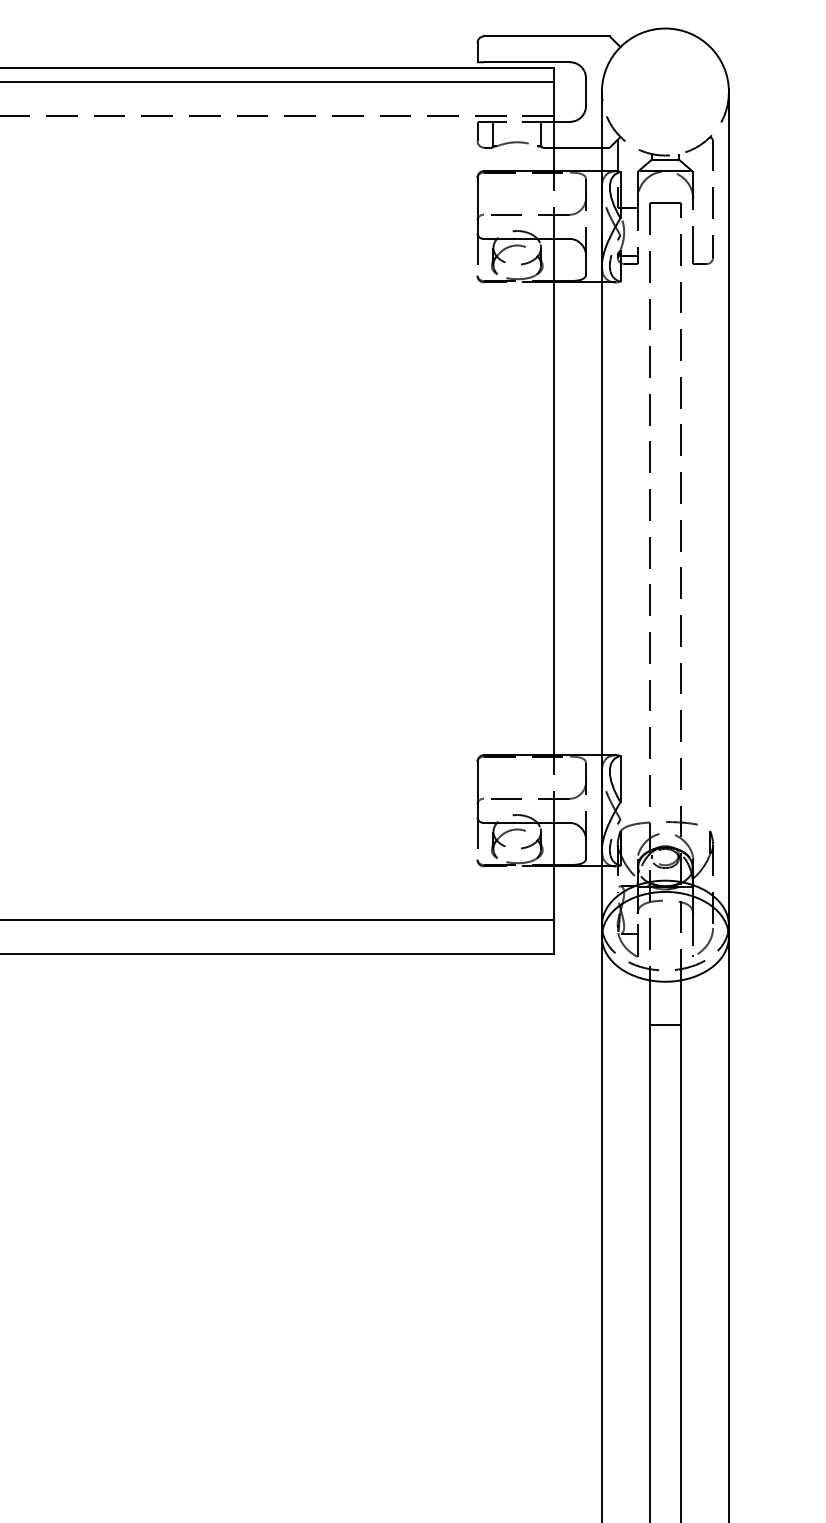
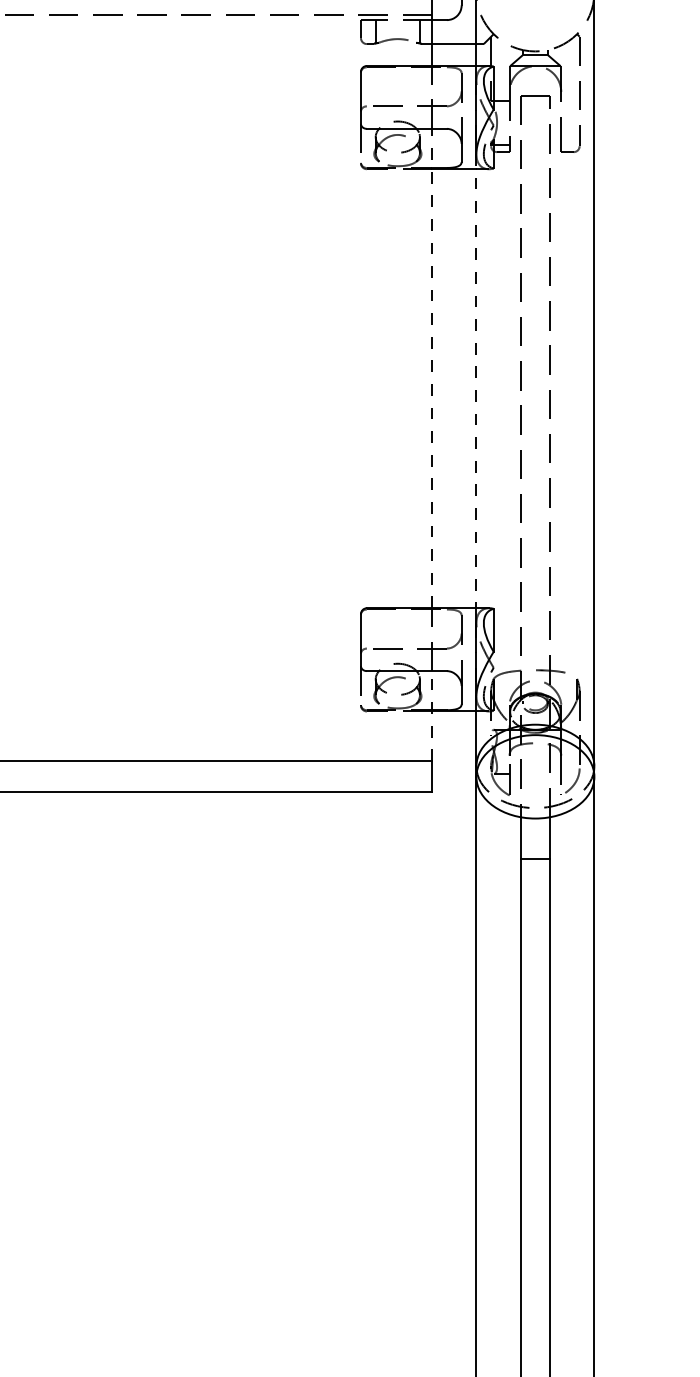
line: (554, 496) -> (432, 367), solid -> dashed
line: (601, 510) -> (476, 380), solid -> dashed
line: (554, 871) -> (432, 716), solid -> dashed

